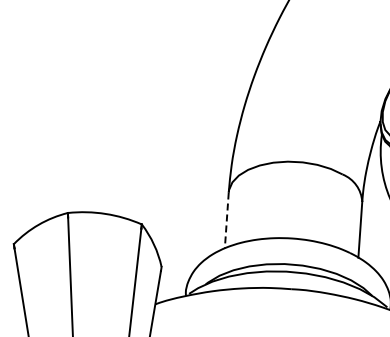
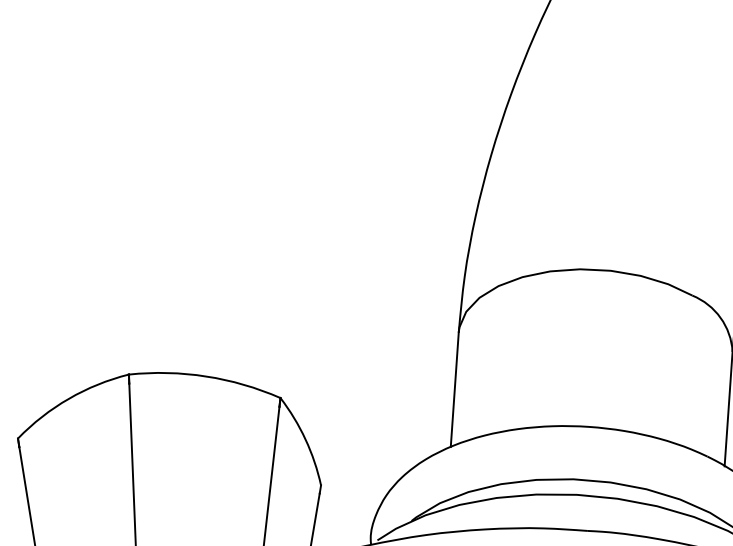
line: (226, 220) -> (454, 389), dashed -> solid

